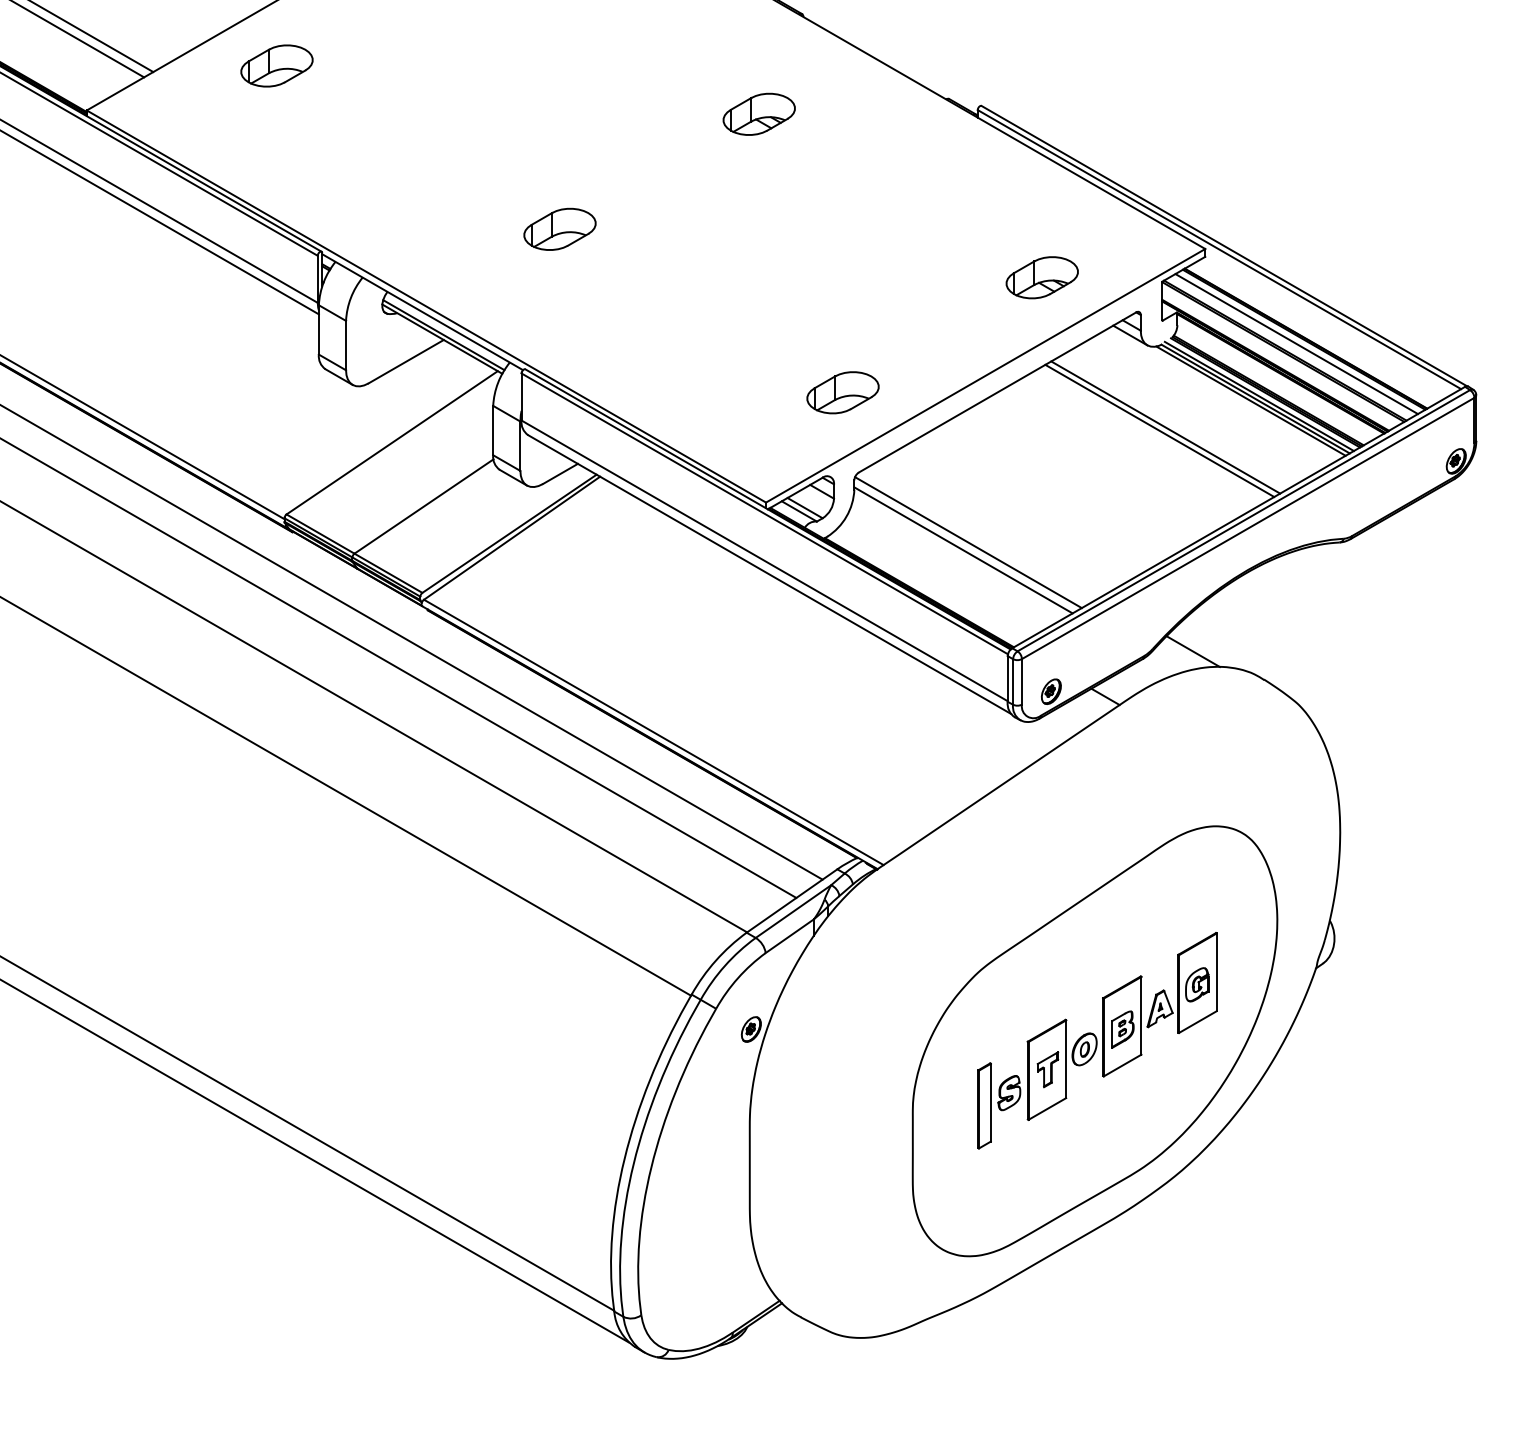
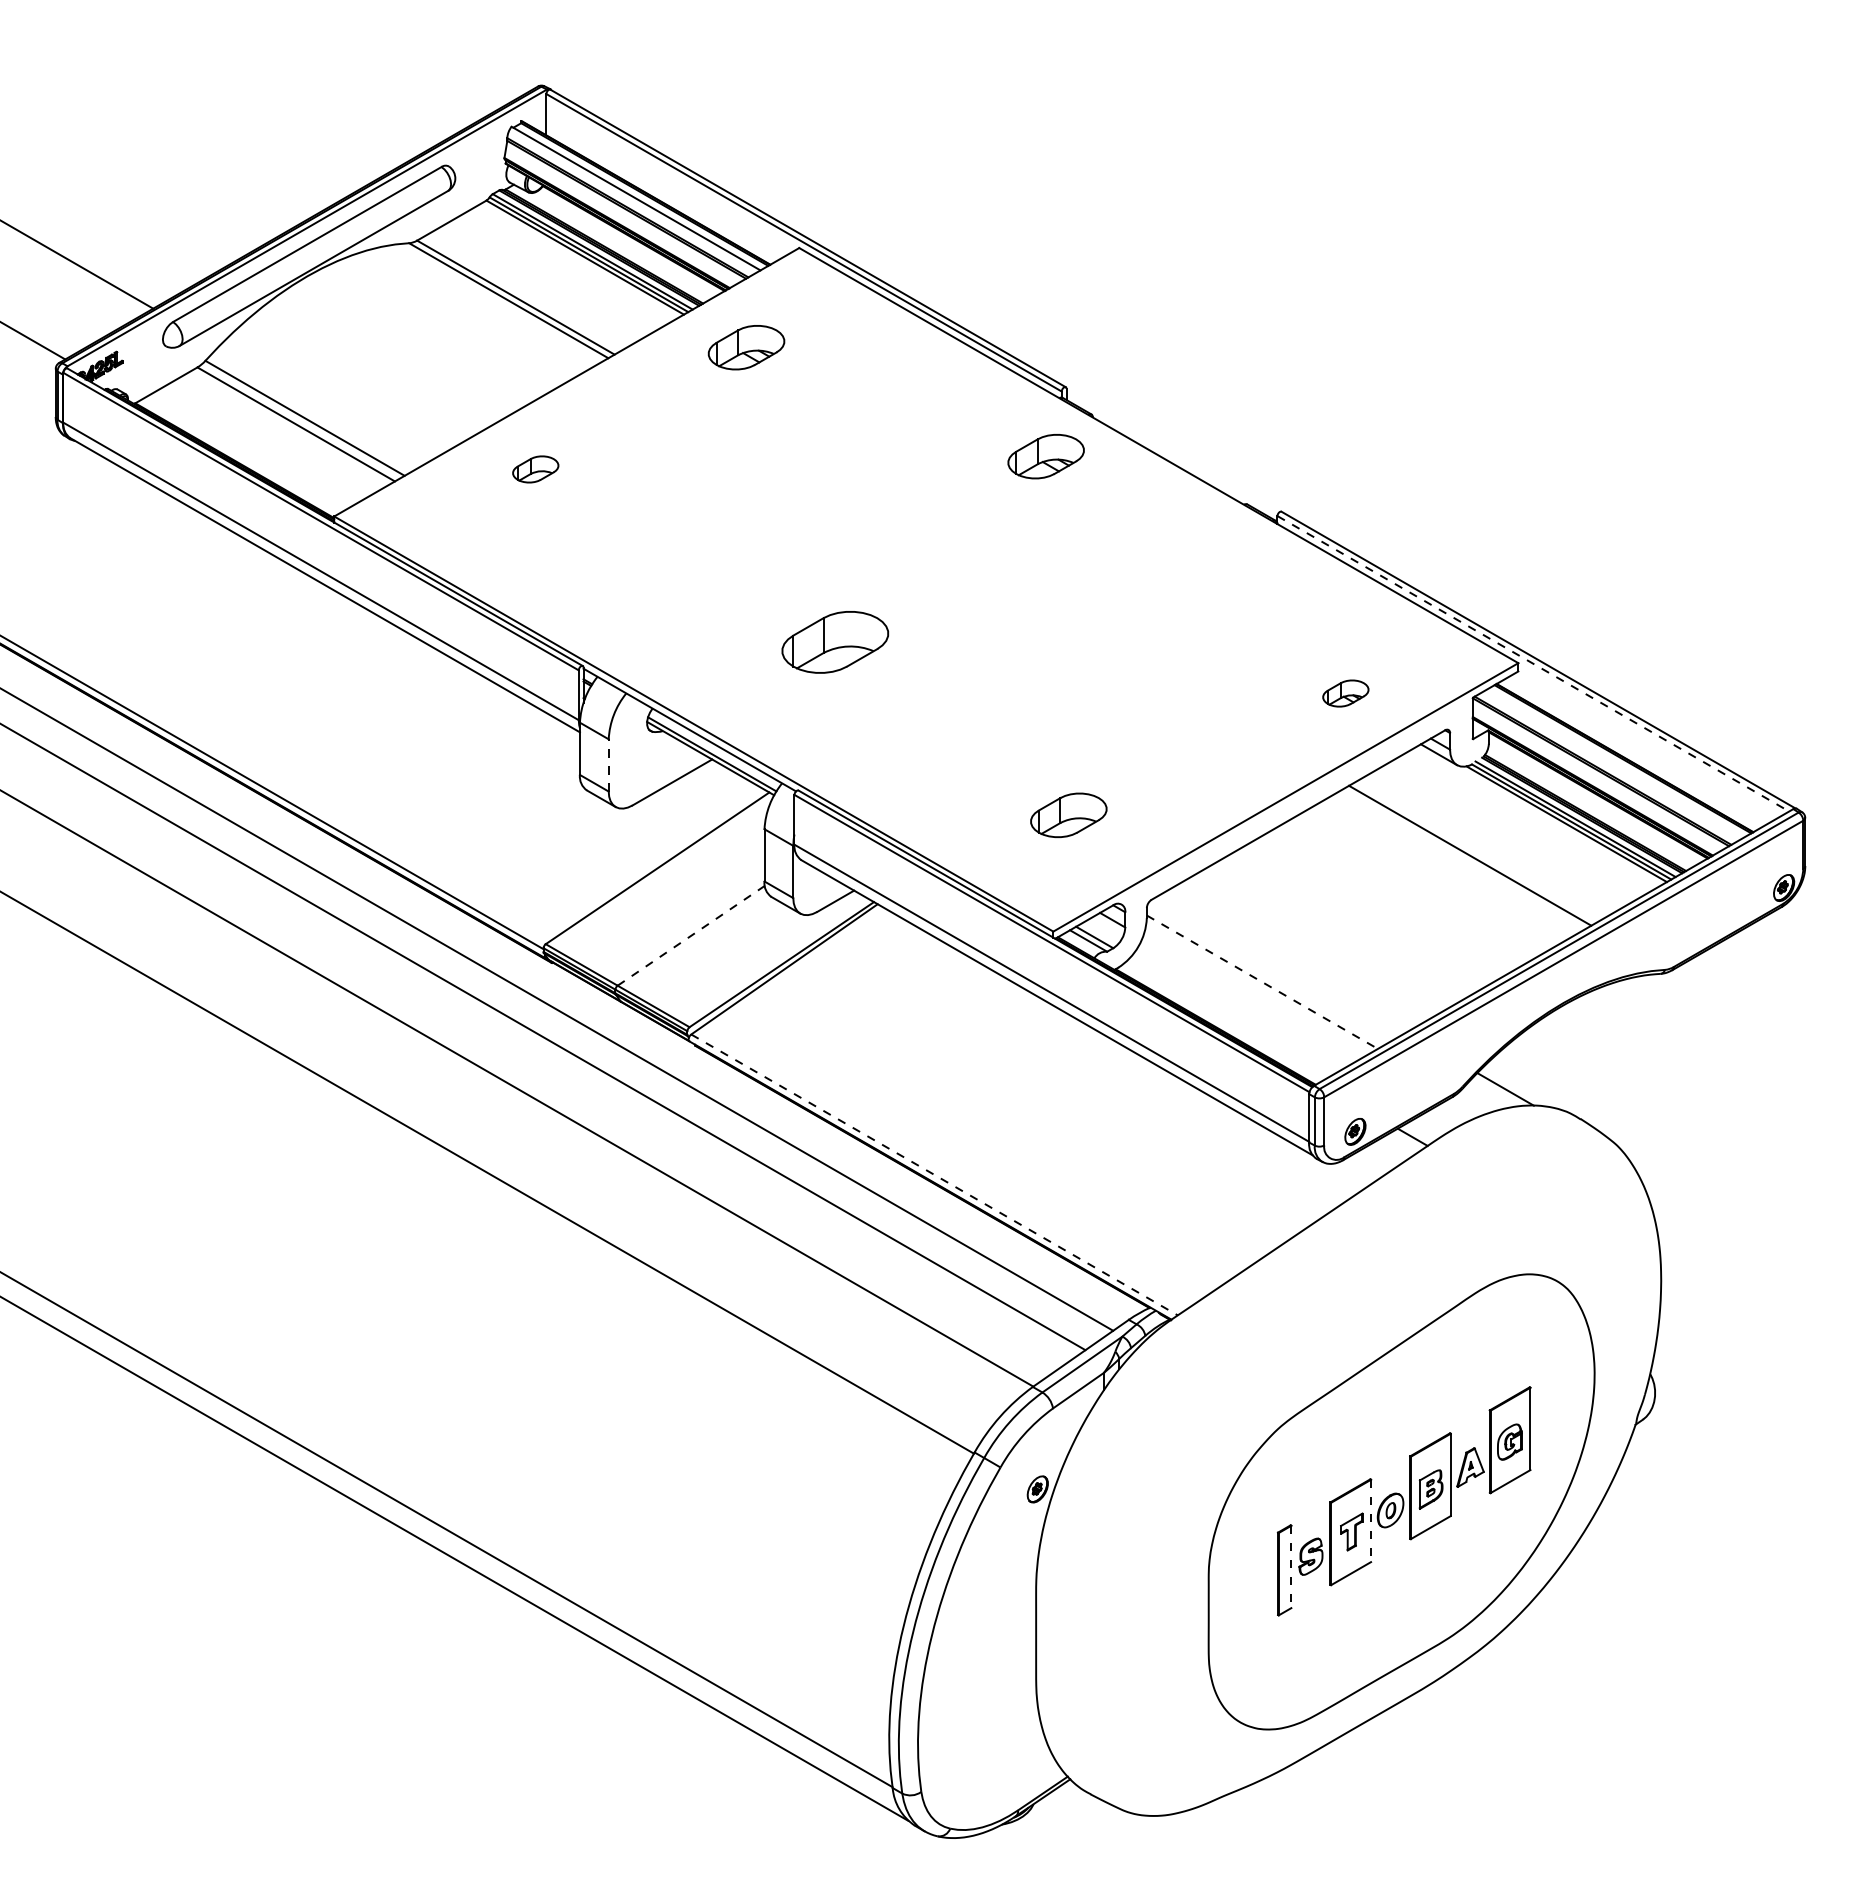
part: (276, 66) -> (535, 469), size x0.6
part: (758, 114) -> (1045, 456), moved
part: (559, 229) -> (834, 642), size x1.4
line: (1219, 250) -> (1533, 664), solid -> dashed
part: (1042, 277) -> (1345, 693), size x0.6
line: (1296, 343) -> (1614, 763), removed
line: (345, 344) -> (608, 764), solid -> dashed
part: (842, 392) -> (1068, 815), moved
line: (1165, 427) -> (1476, 852), removed
line: (424, 506) -> (691, 935), solid -> dashed
line: (968, 542) -> (1267, 973), removed
line: (963, 550) -> (1262, 982), solid -> dashed
line: (653, 732) -> (934, 1174), solid -> dashed
line: (1066, 1059) -> (1371, 1521), solid -> dashed
line: (991, 1103) -> (1291, 1567), solid -> dashed

